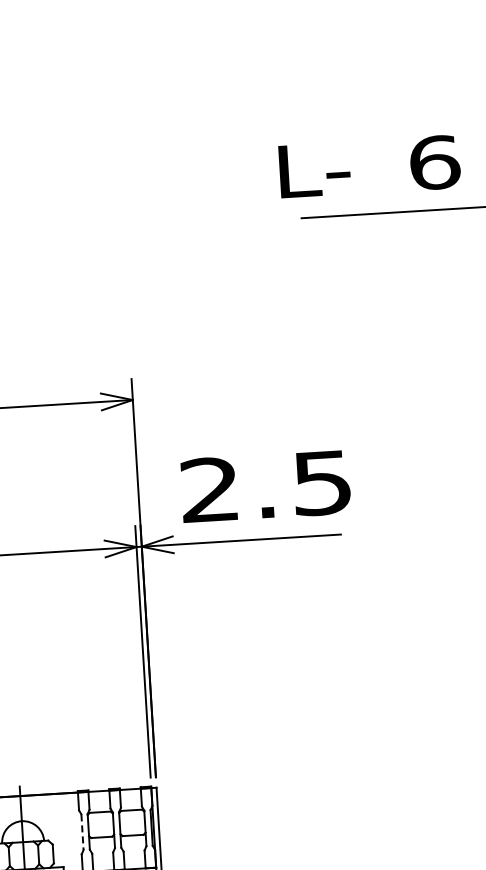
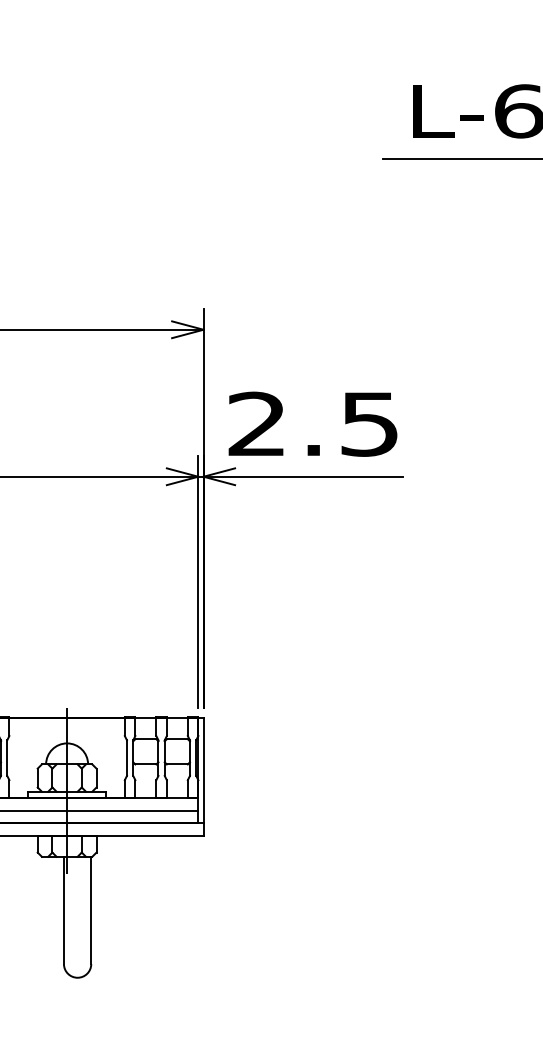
text: (315, 170) -> (448, 111), moved
text: (265, 485) -> (312, 423), moved
line: (82, 832) -> (126, 758), dashed -> solid

